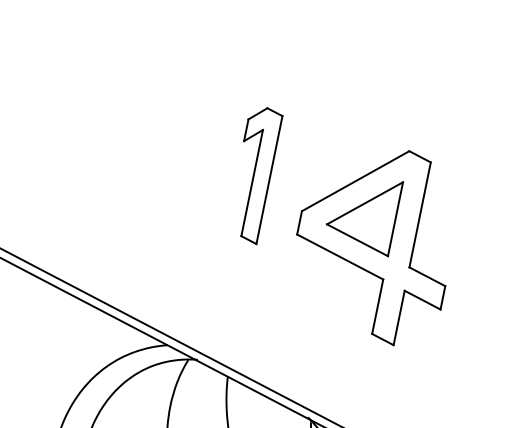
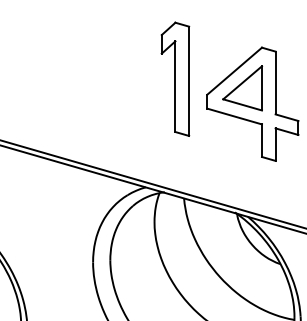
part: (254, 173) -> (175, 78), size x1.43

